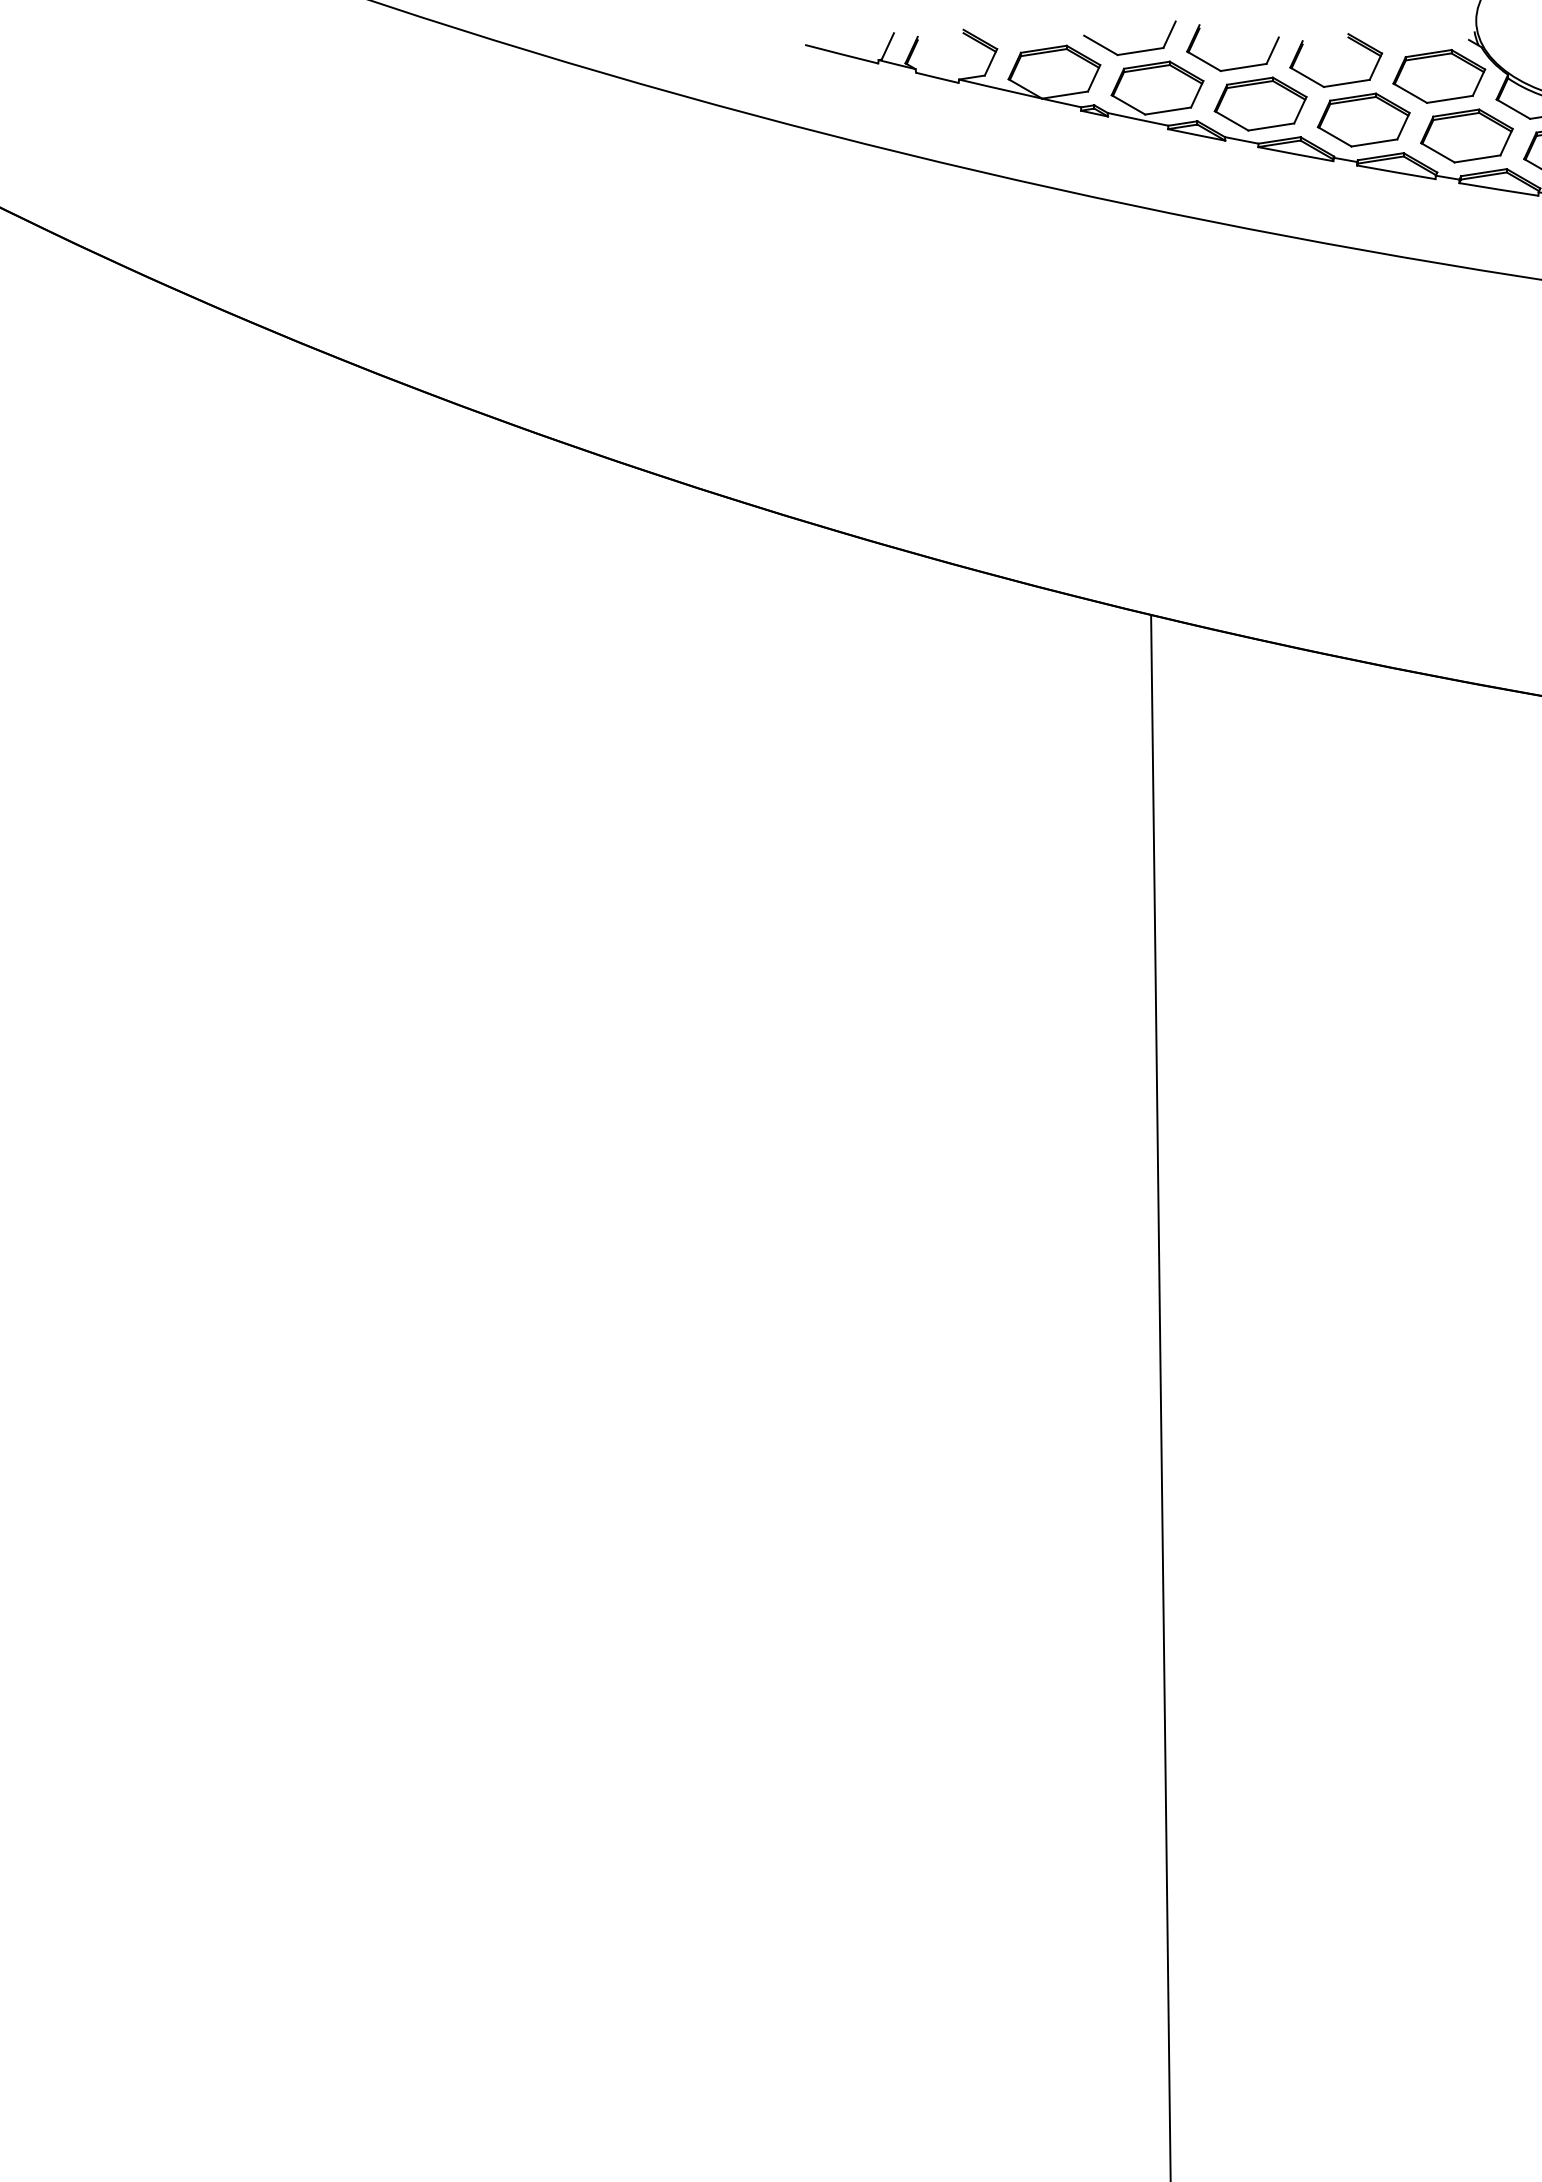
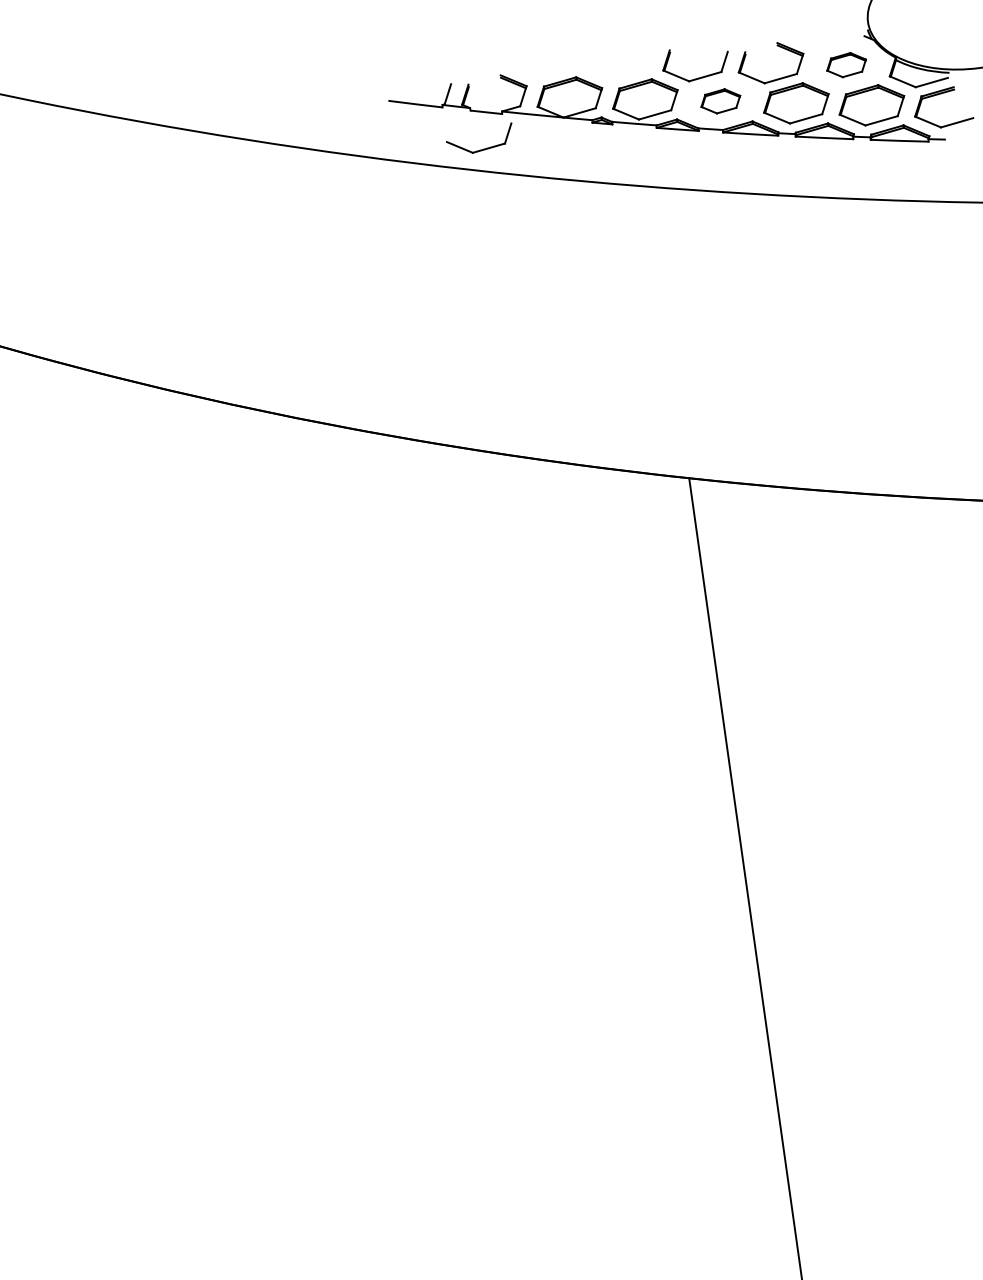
part: (1132, 51) -> (483, 148), moved
part: (1439, 76) -> (846, 65), size x0.6
part: (1260, 103) -> (720, 100), size x0.6

